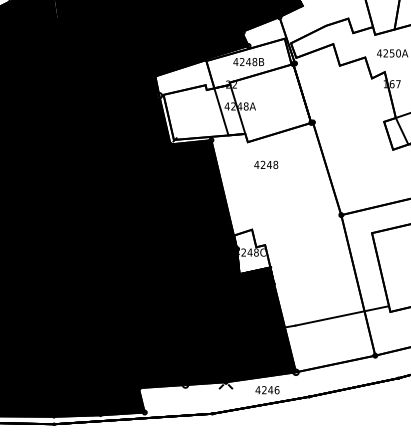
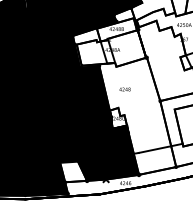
text: (265, 164) -> (124, 89), moved
fill: (156, 365) -> (73, 171), removed

